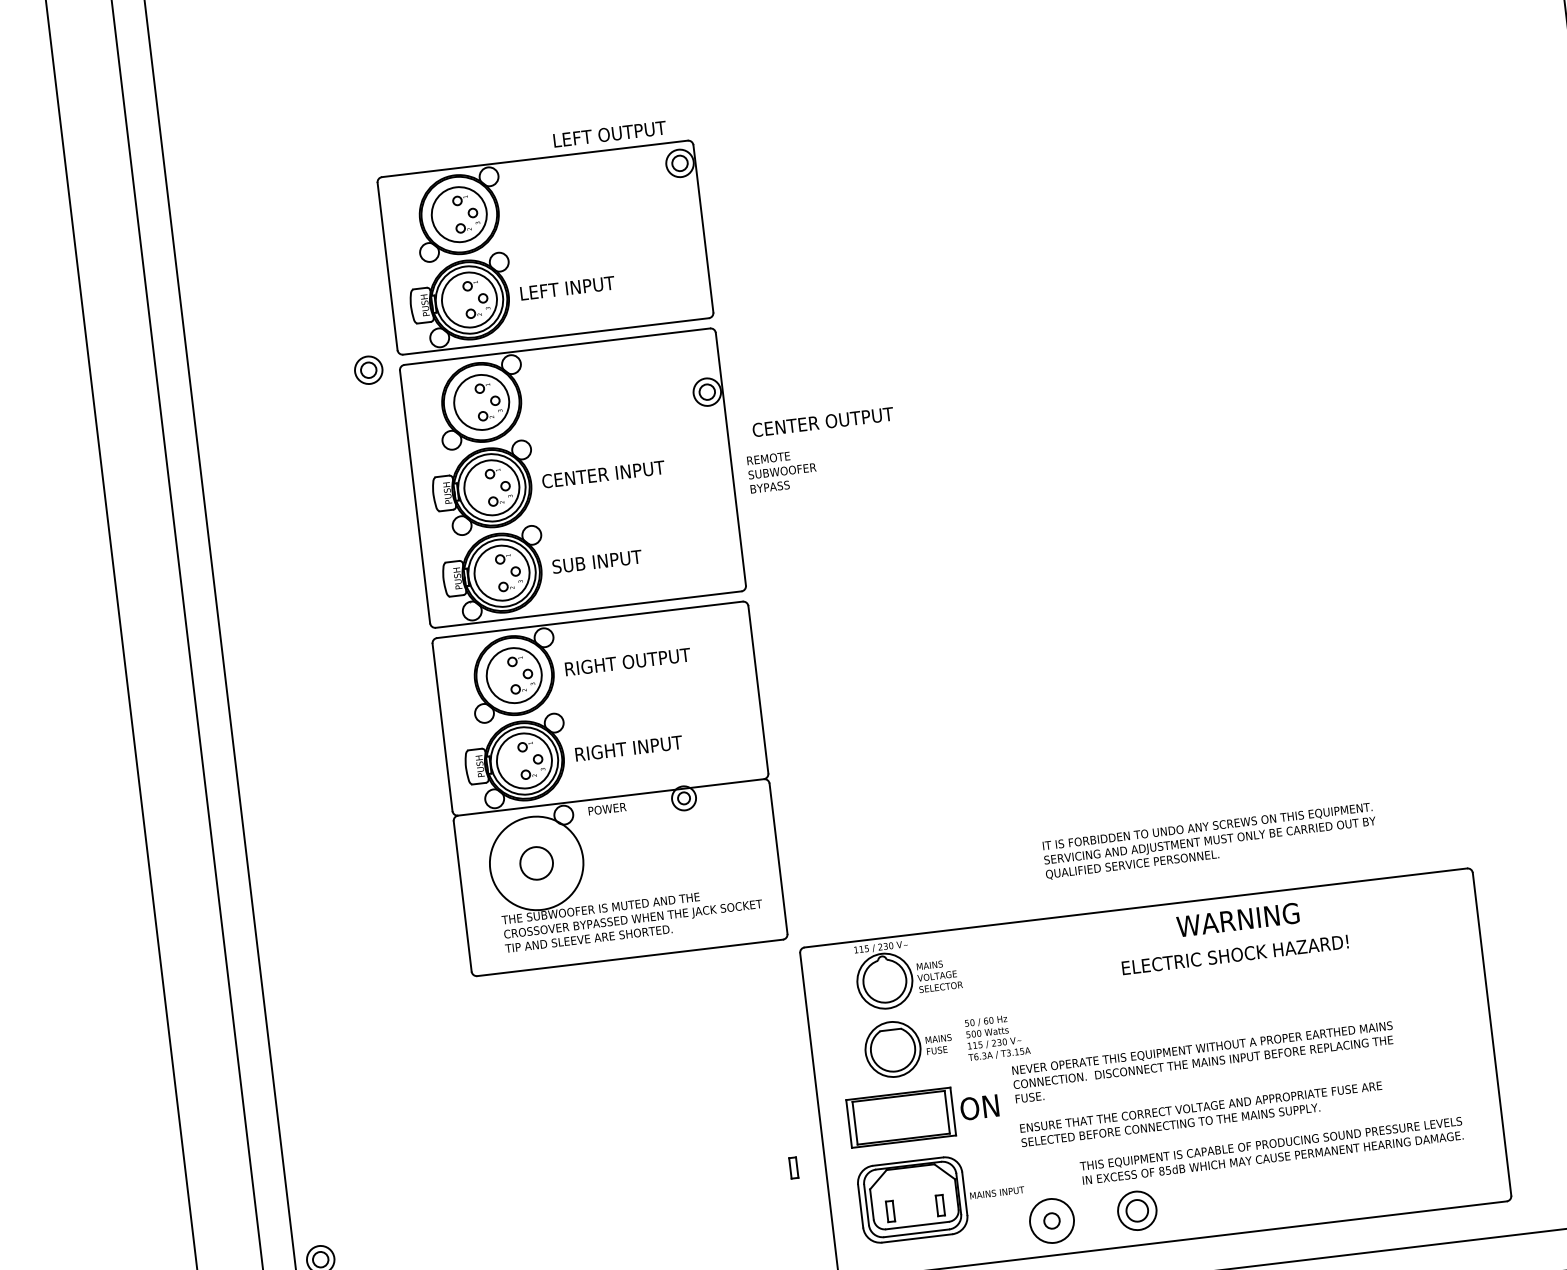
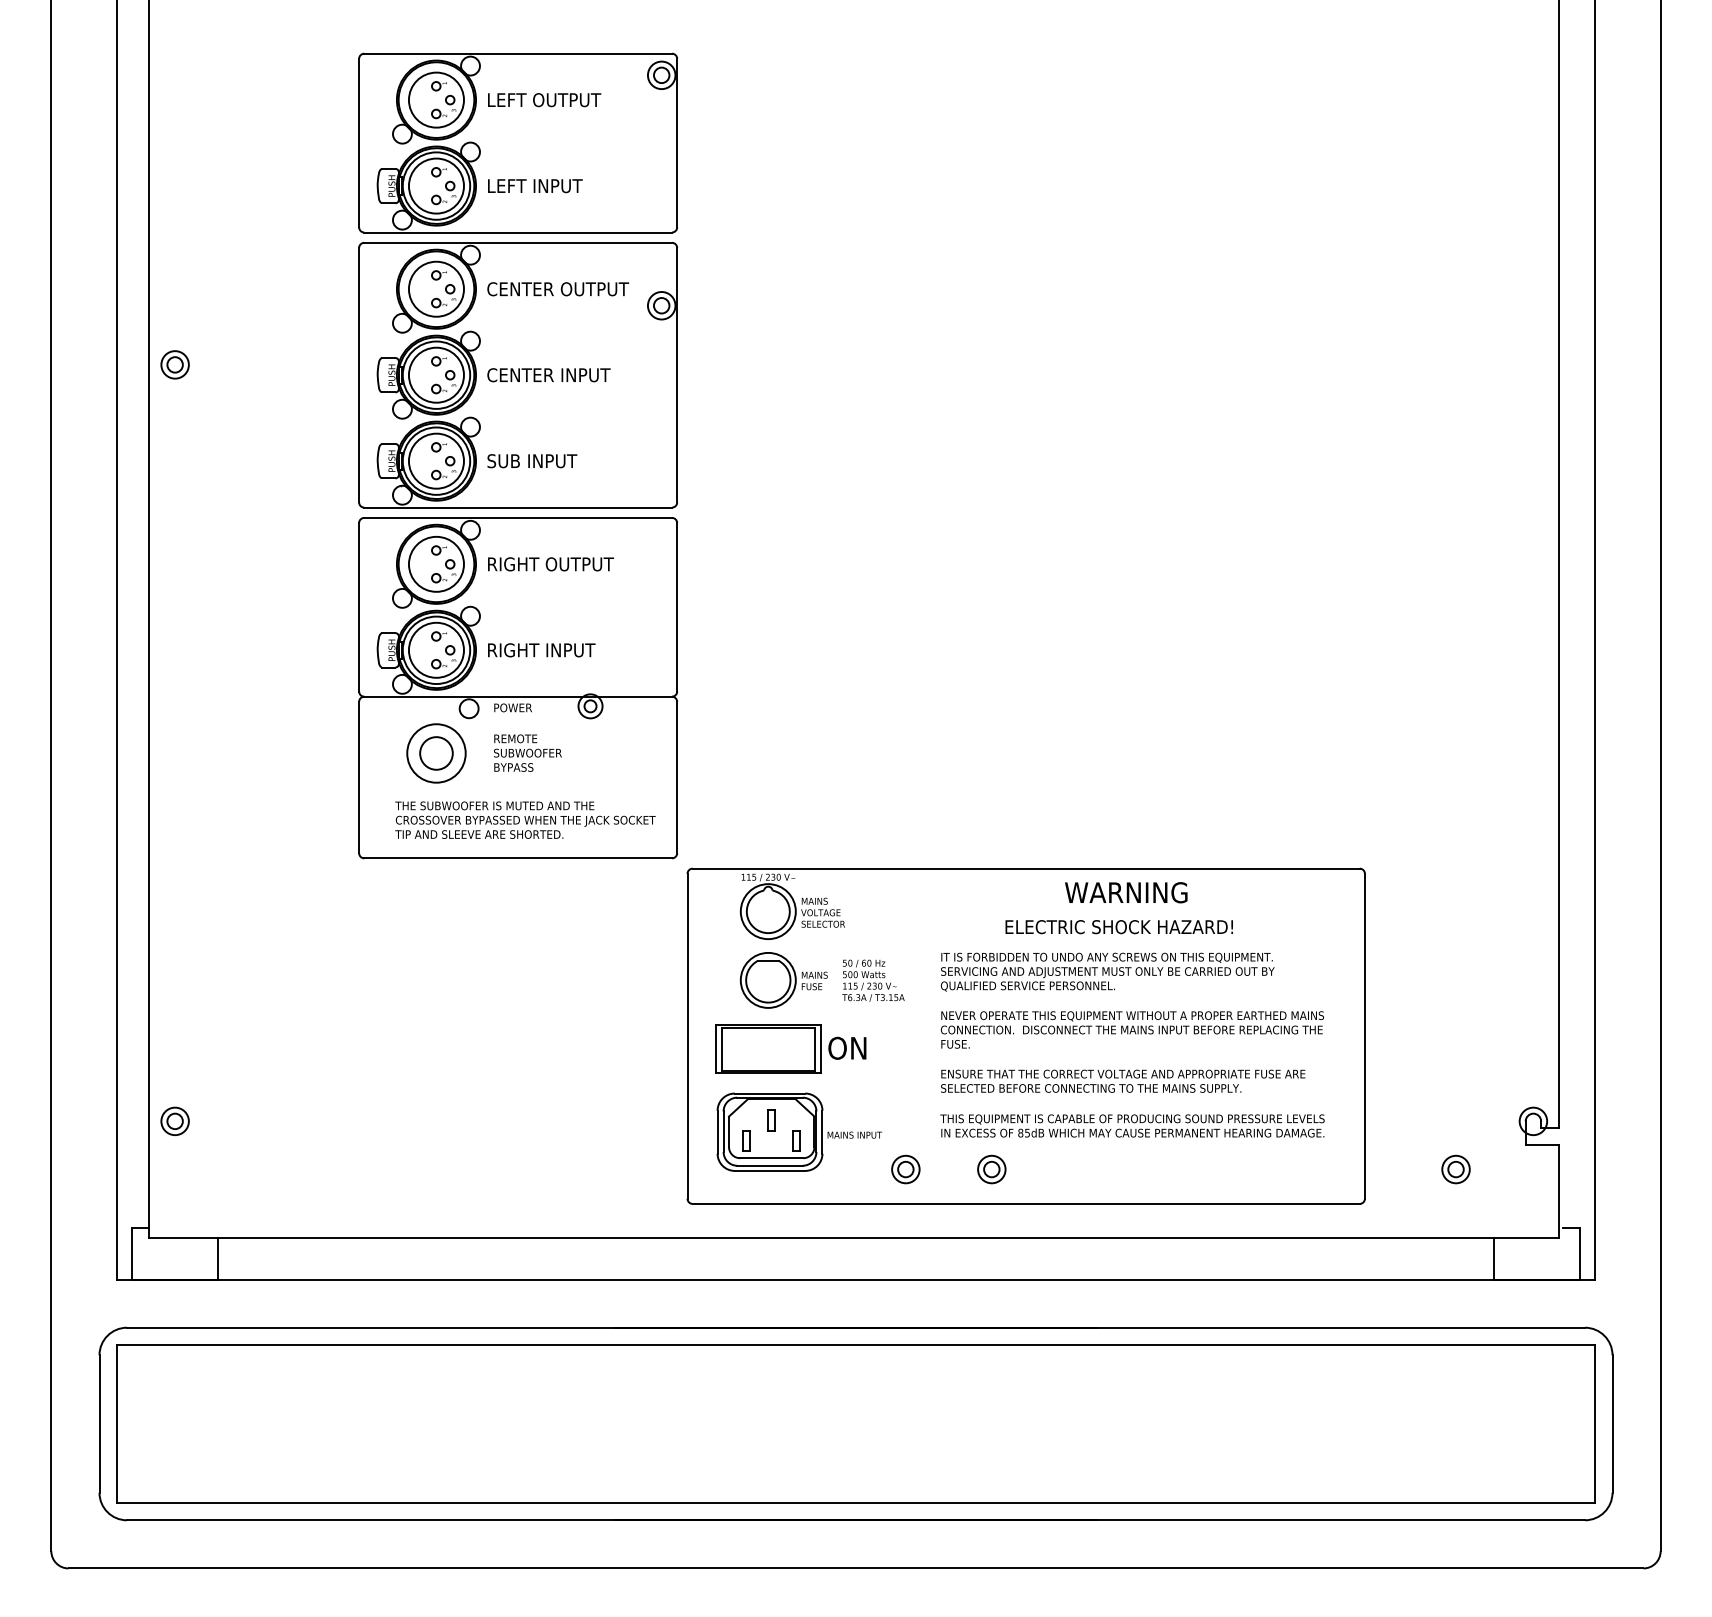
text: (609, 134) -> (544, 100), moved
part: (368, 369) -> (174, 364), moved
text: (823, 422) -> (558, 289), moved
text: (781, 470) -> (527, 752), moved
text: (1209, 840) -> (1107, 971), moved
circle: (536, 863) -> (436, 753), size x0.62
text: (1203, 1061) -> (1132, 1029), moved
text: (1201, 1113) -> (1123, 1080), moved
part: (793, 1168) -> (771, 1120), moved
part: (1137, 1210) -> (991, 1169), size x0.71
circle: (1051, 1220) -> (905, 1169), size x0.62

